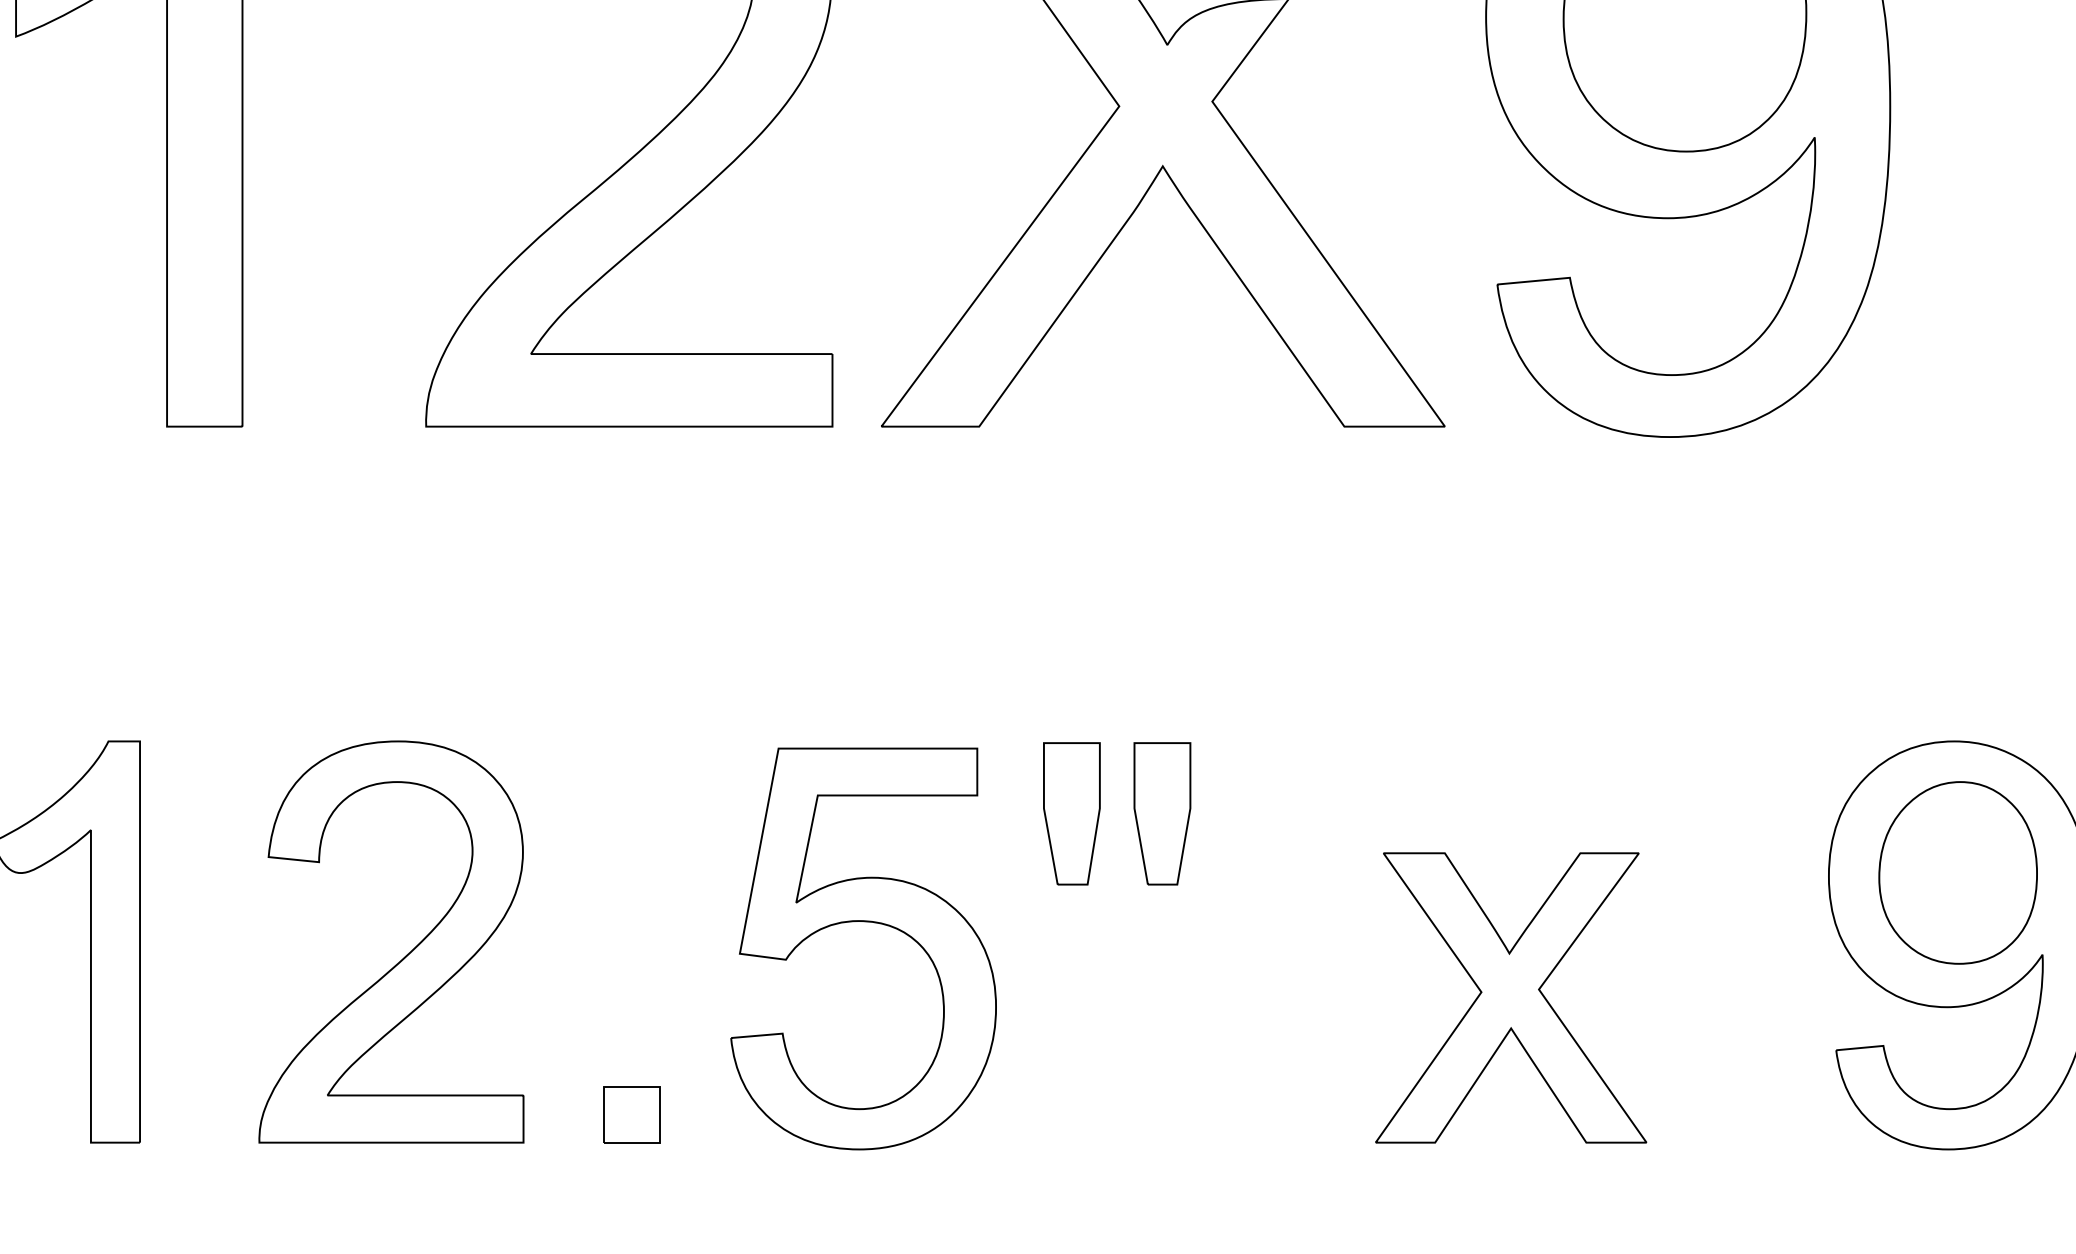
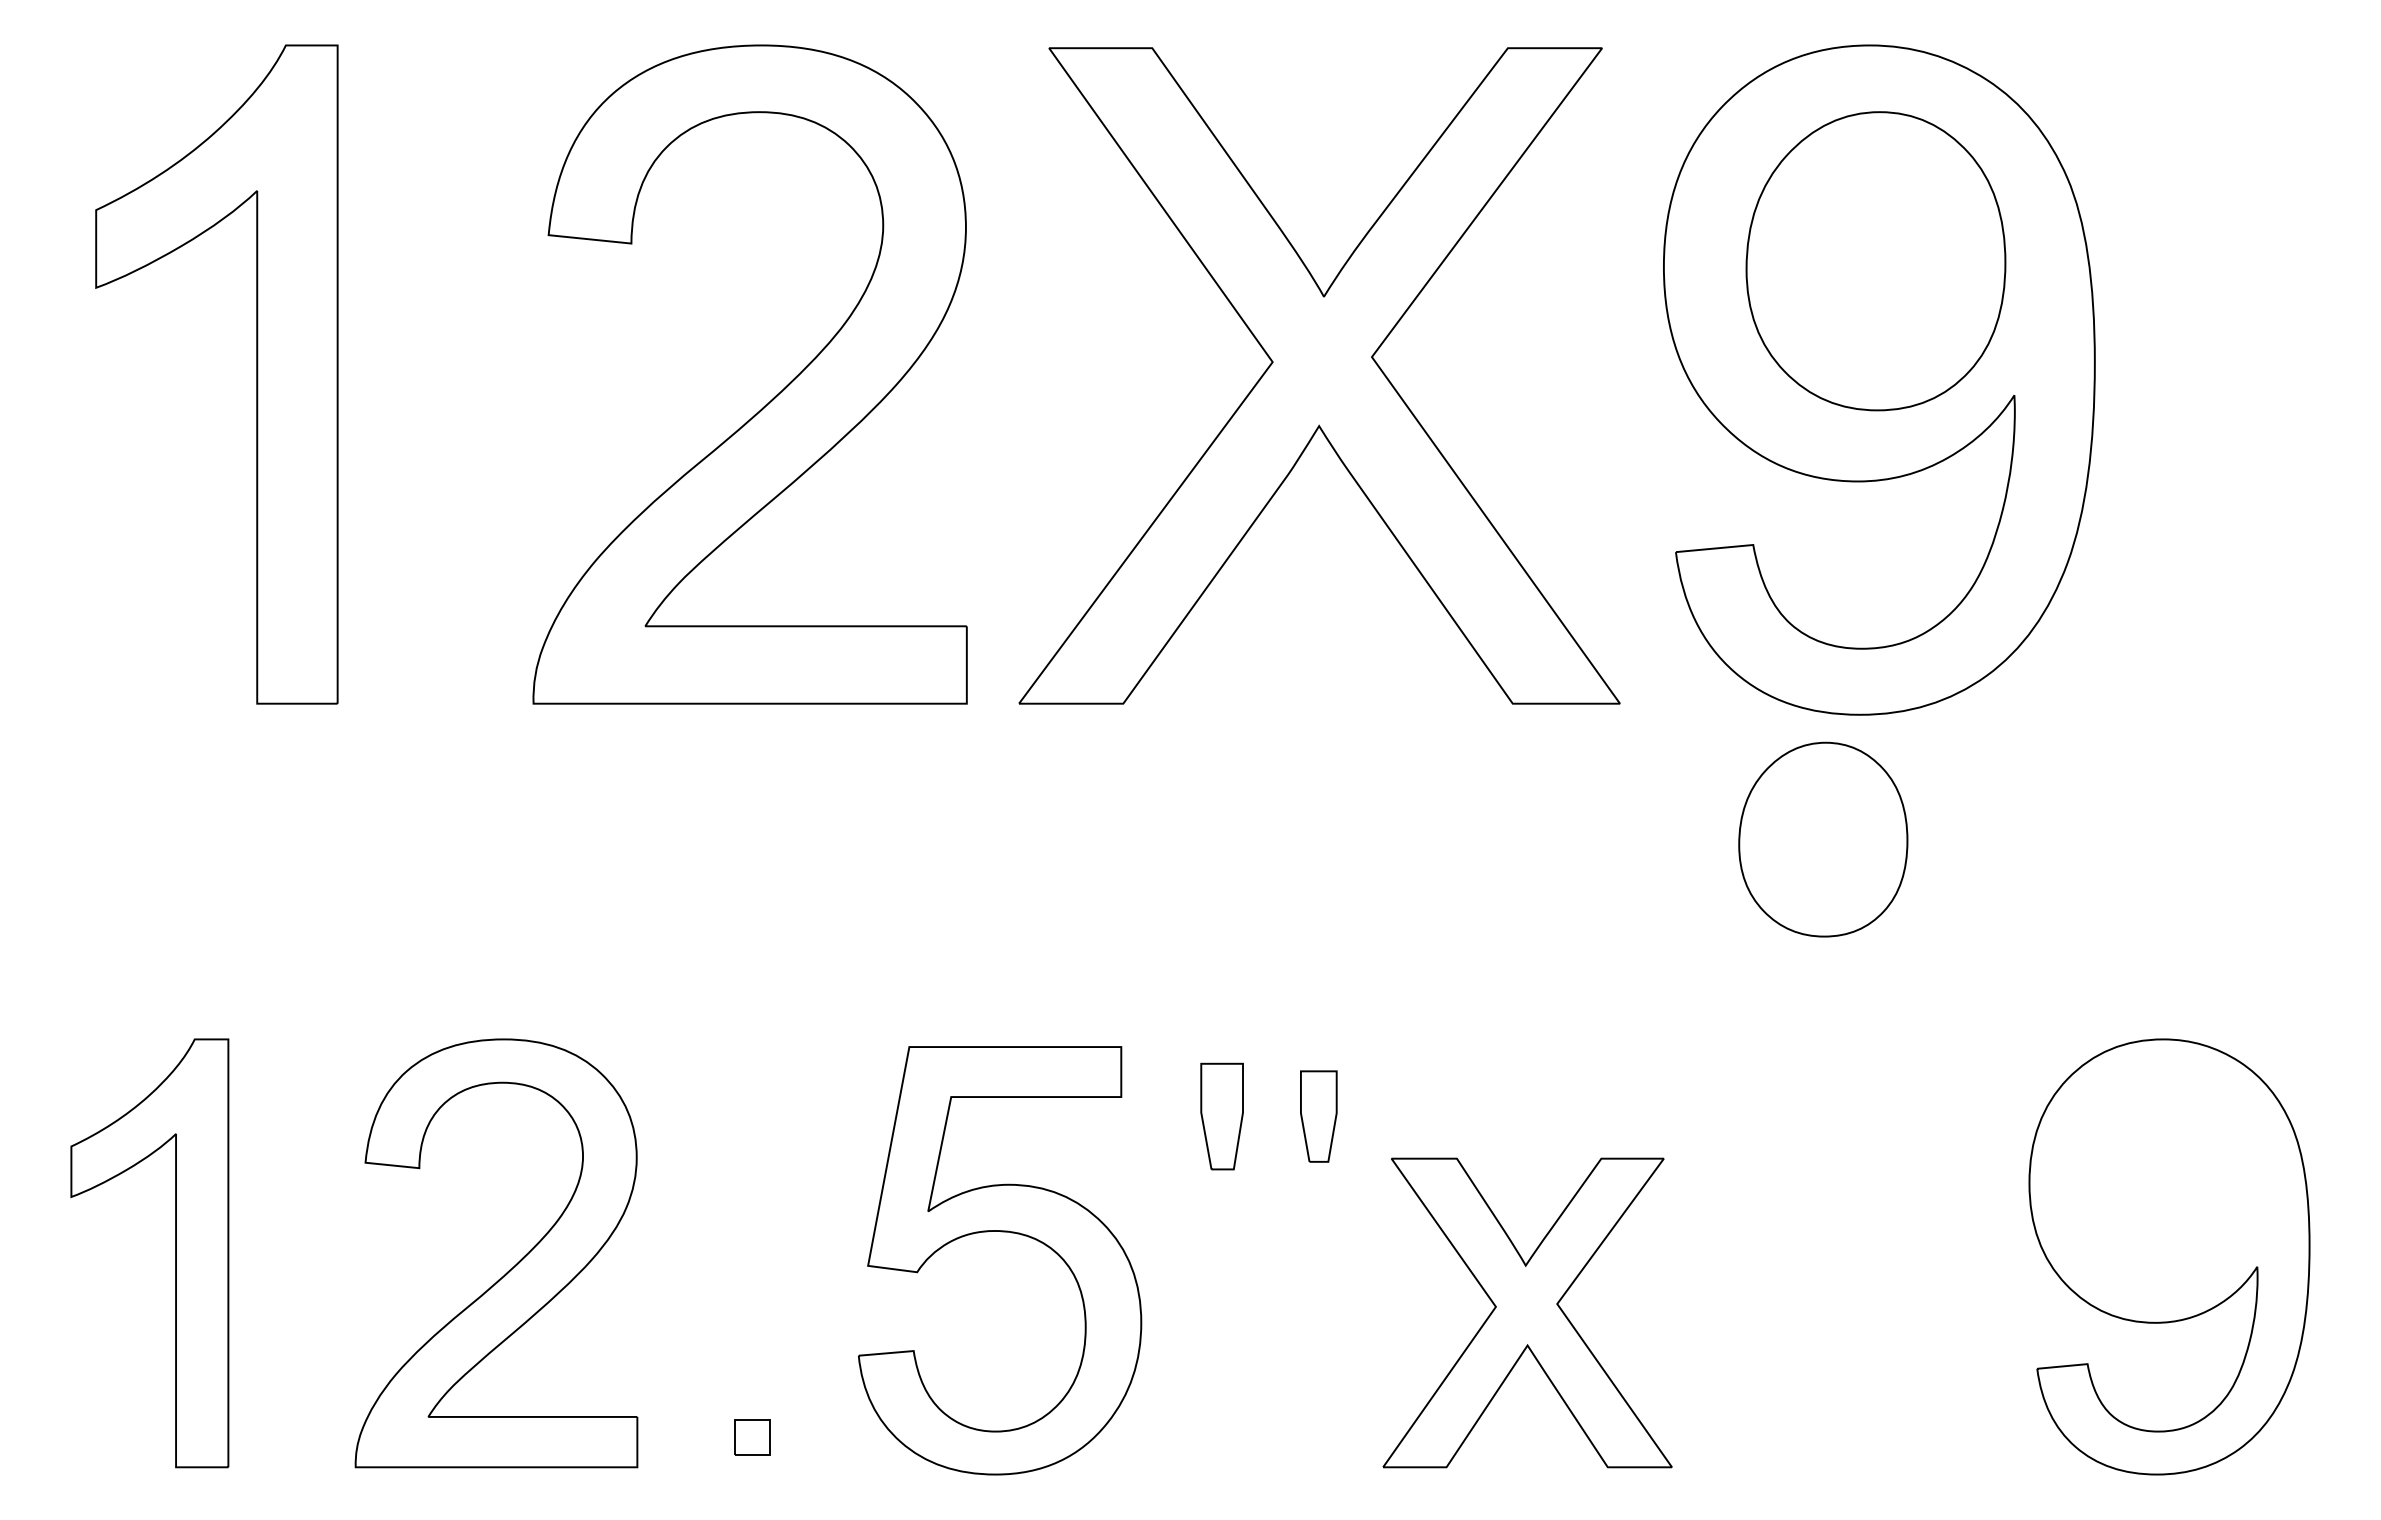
part: (1071, 813) -> (1221, 1116), size x0.7
part: (1162, 813) -> (1318, 1116), size x0.6
part: (1958, 872) -> (1823, 839), moved
part: (1511, 997) -> (1527, 1312), moved
part: (631, 1114) -> (752, 1437), size x0.6

